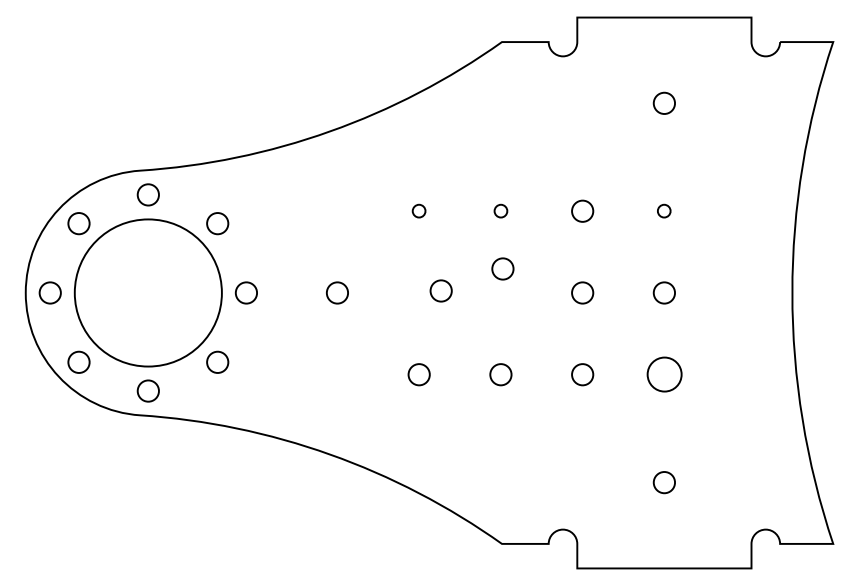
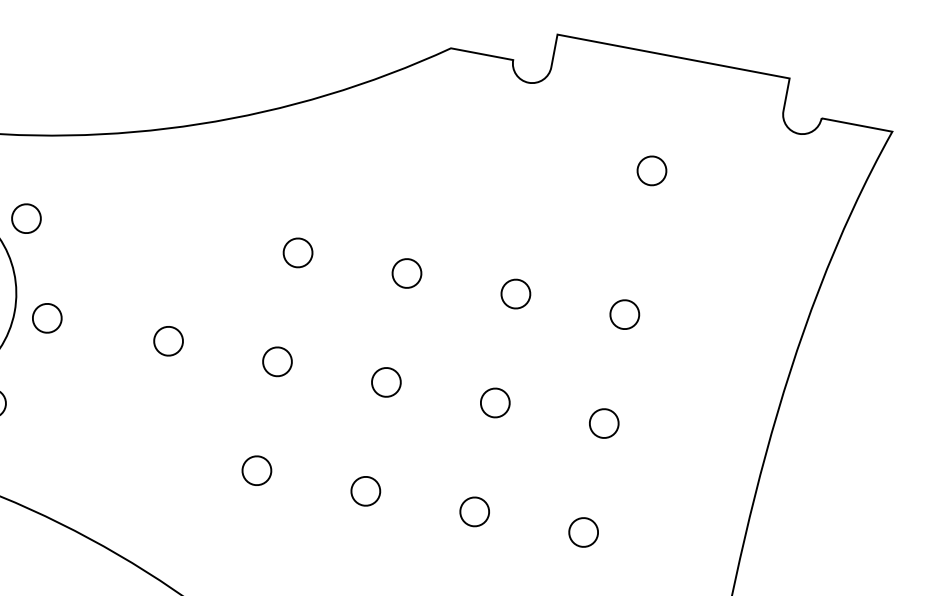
circle: (418, 210) -> (297, 251), size x1.67
circle: (500, 210) -> (406, 272), size x1.67
circle: (663, 210) -> (623, 313), size x1.67
circle: (502, 268) -> (385, 381), moved
circle: (440, 290) -> (276, 361), moved
circle: (663, 374) -> (582, 531), size x0.62

